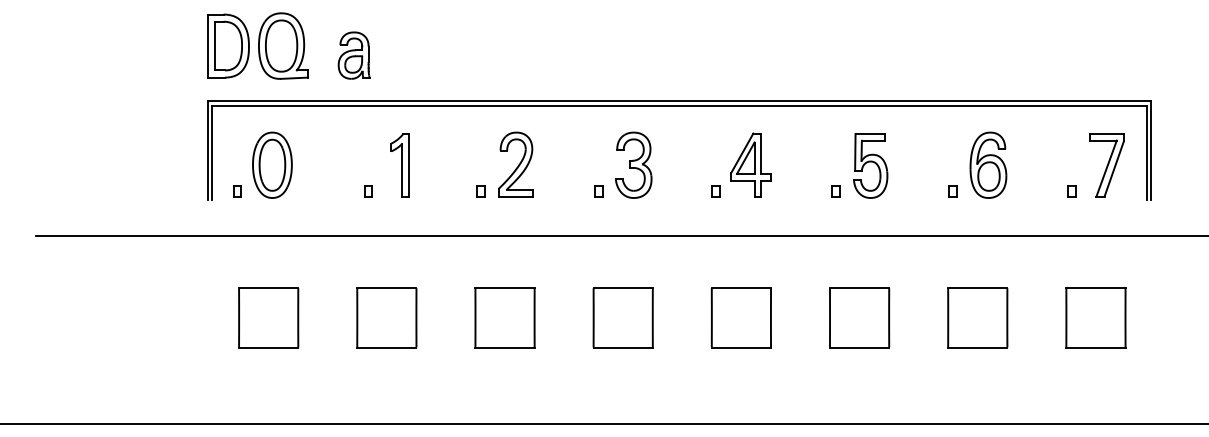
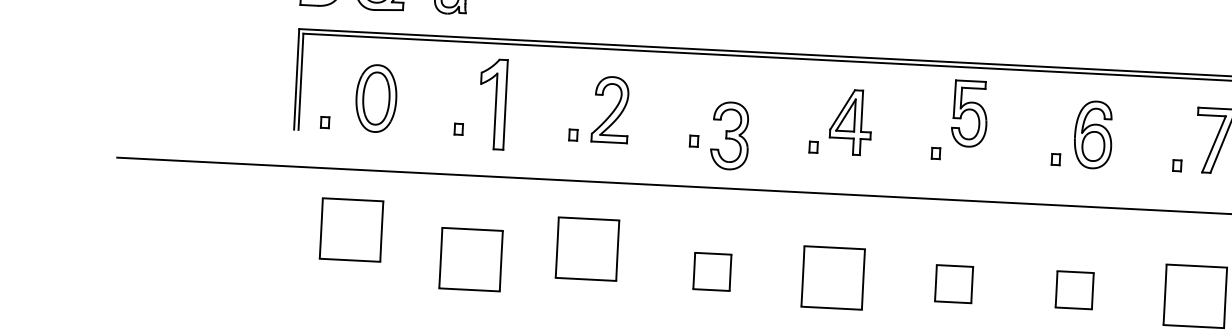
part: (272, 164) -> (376, 97), moved
part: (633, 164) -> (729, 135), moved
part: (399, 165) -> (491, 104), size x1.4
part: (870, 165) -> (969, 113), moved
part: (268, 317) -> (351, 229), moved
part: (504, 317) -> (586, 248), moved
part: (622, 317) -> (711, 271), size x0.6
part: (859, 317) -> (953, 283), size x0.6
part: (977, 317) -> (1074, 289), size x0.6

